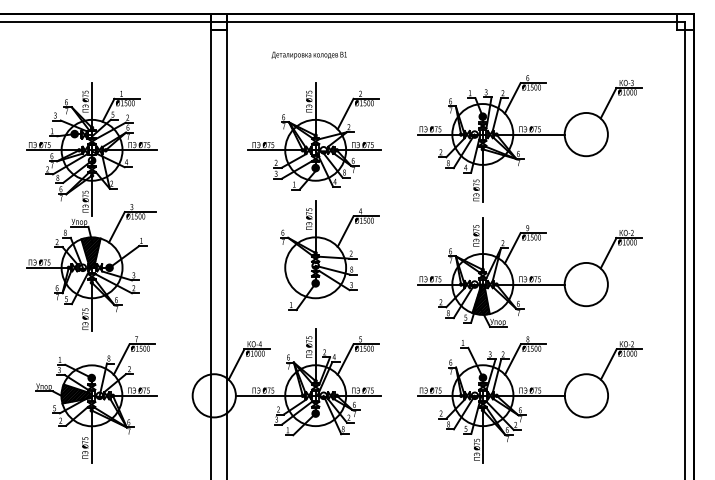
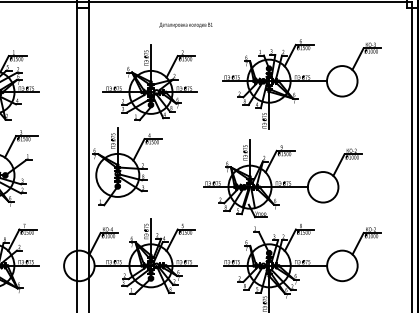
text: (308, 55) -> (185, 25), moved
part: (329, 255) -> (127, 166), moved
part: (529, 272) -> (283, 178), moved

